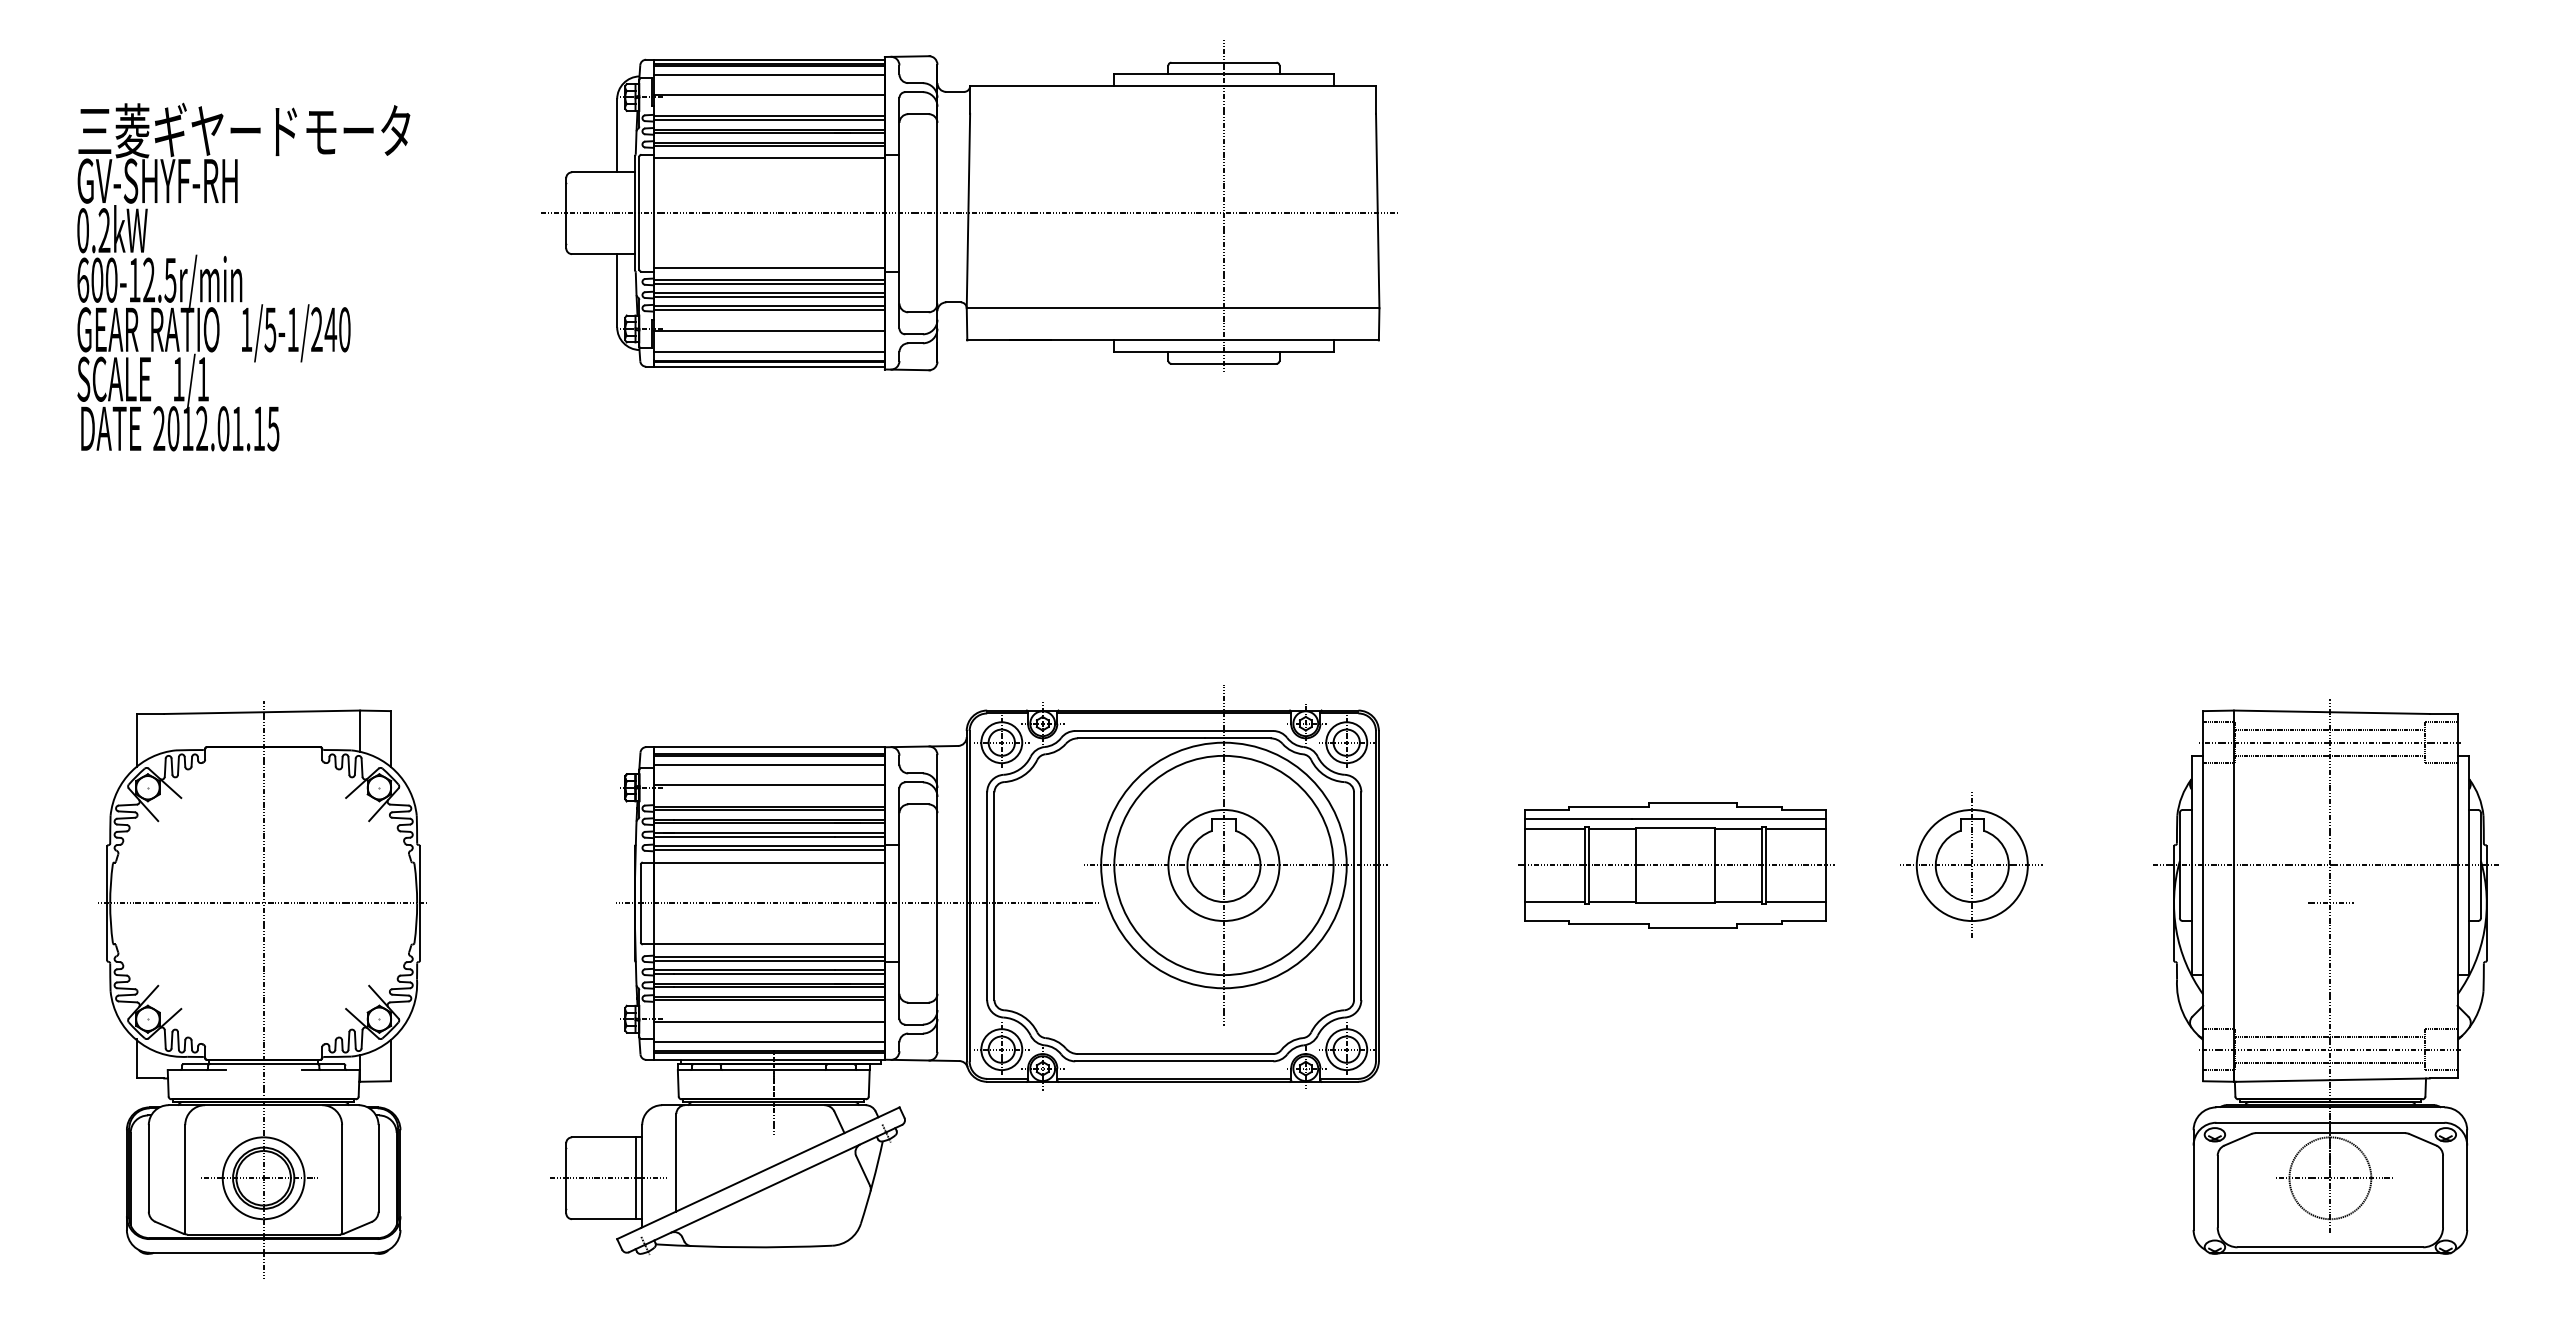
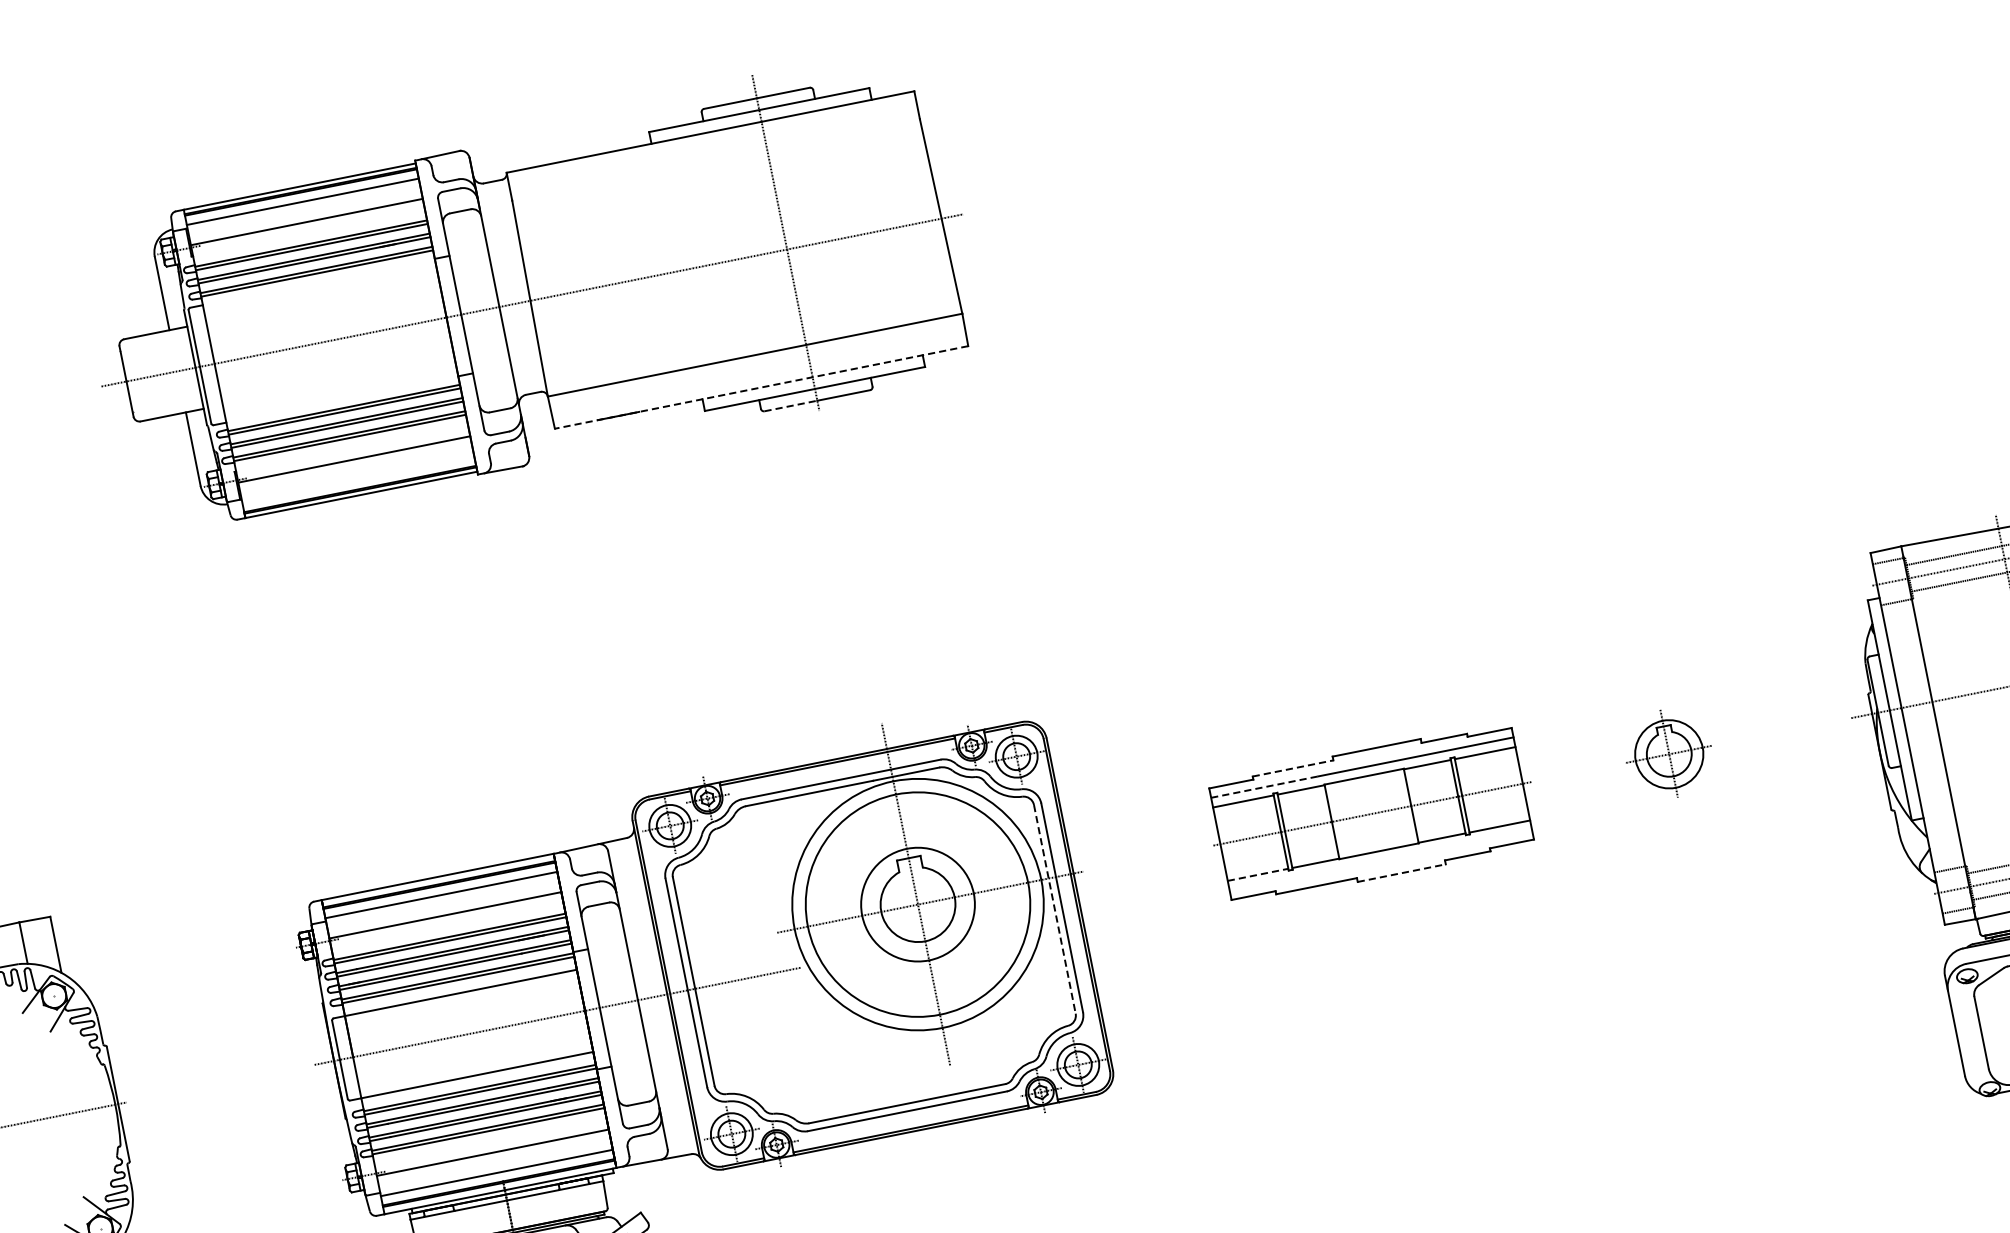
line: (768, 158) -> (318, 285), removed
line: (768, 268) -> (340, 396), removed
line: (1173, 340) -> (761, 387), solid -> dashed
line: (768, 351) -> (357, 479), removed
line: (1198, 363) -> (791, 405), solid -> dashed
line: (1609, 806) -> (1293, 768), solid -> dashed
line: (1578, 819) -> (1264, 787), solid -> dashed
part: (1971, 864) -> (1668, 753), size x0.6
line: (1354, 896) -> (1055, 909), solid -> dashed
line: (1555, 902) -> (1258, 875), solid -> dashed
line: (1693, 927) -> (1402, 872), solid -> dashed

